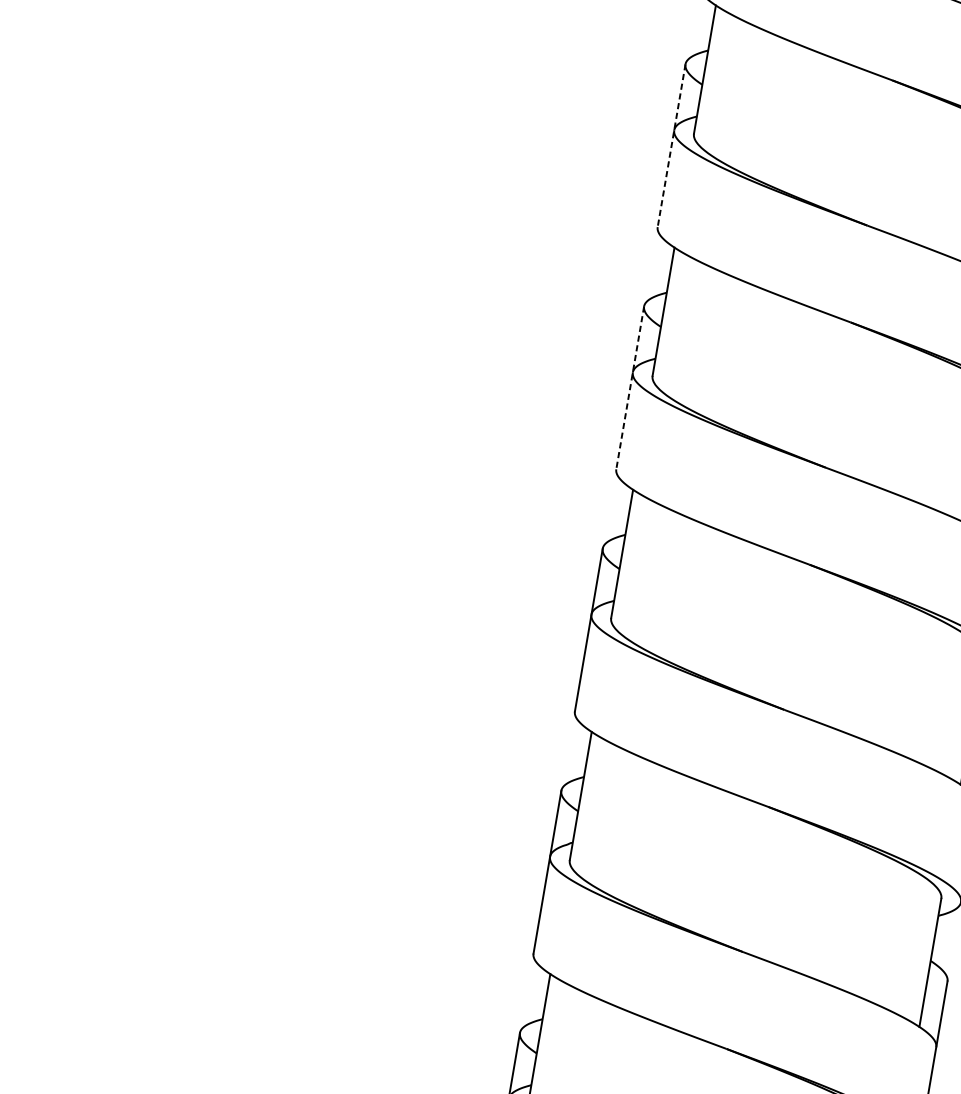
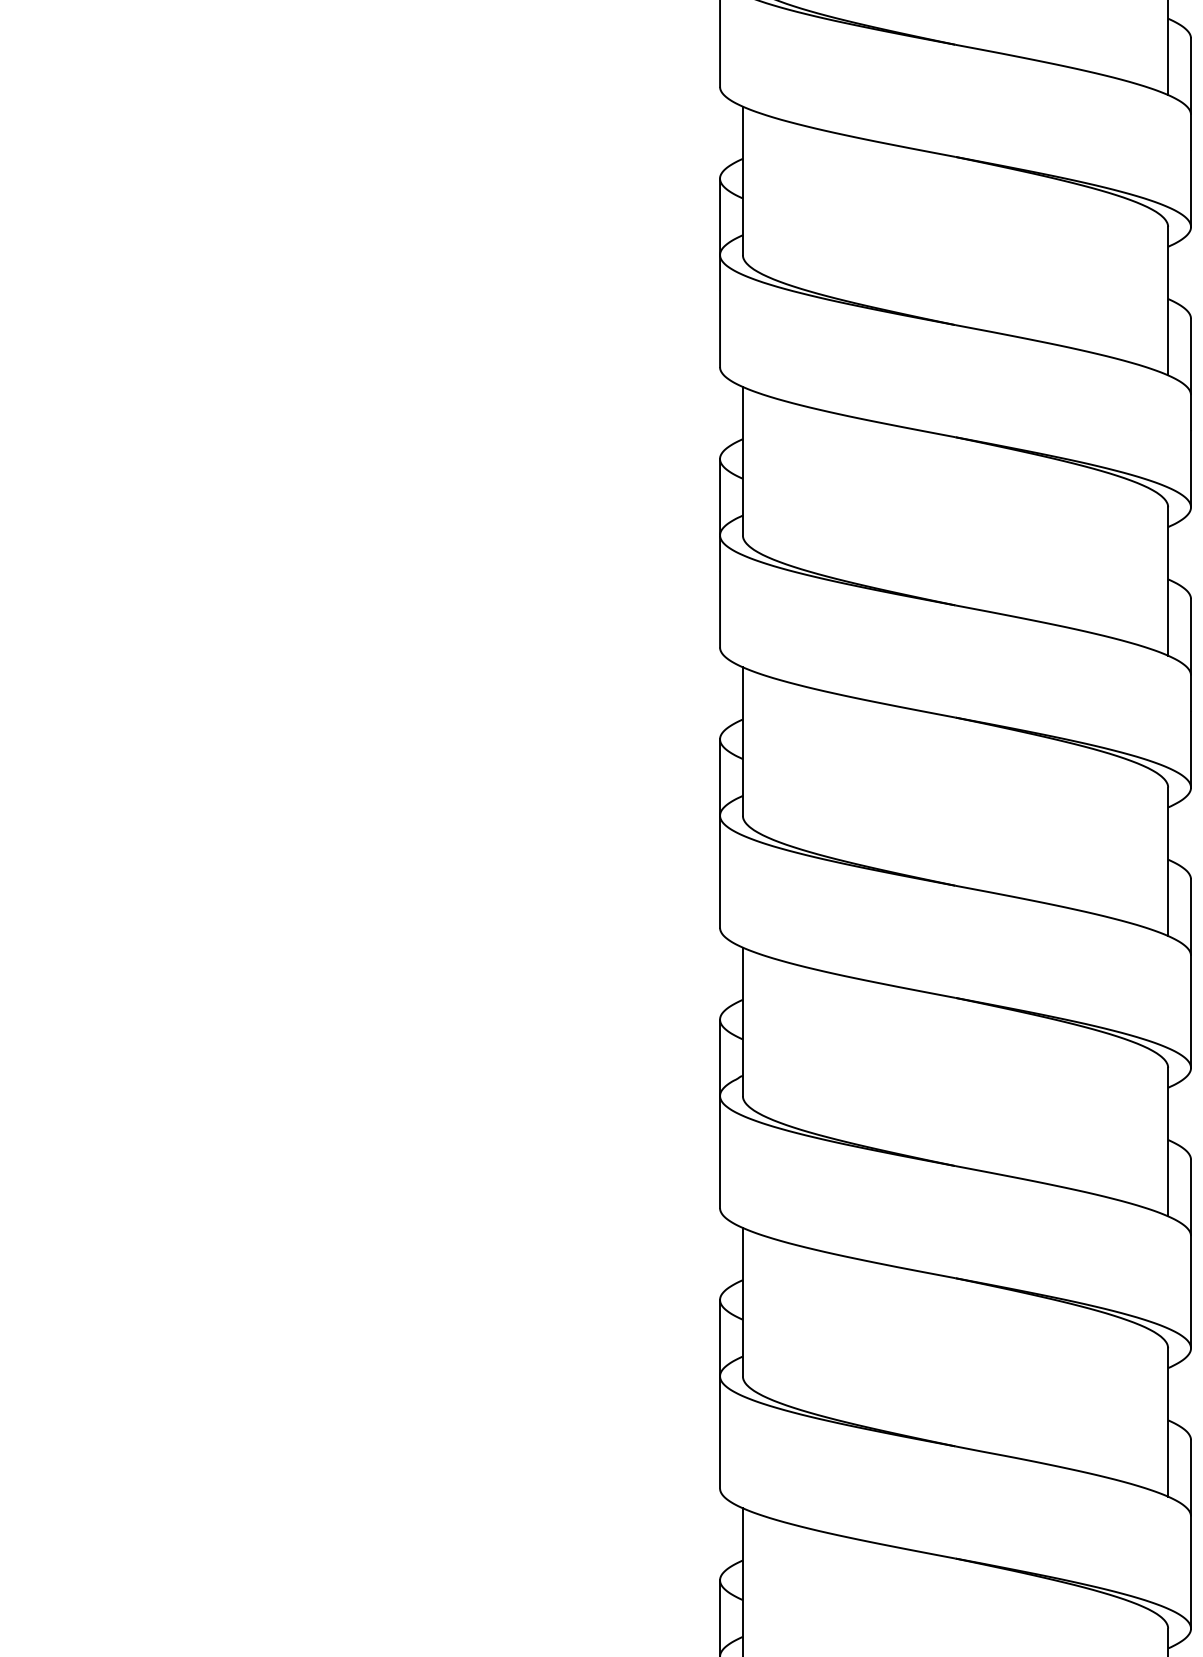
line: (671, 146) -> (720, 273), dashed -> solid
line: (630, 388) -> (720, 553), dashed -> solid

